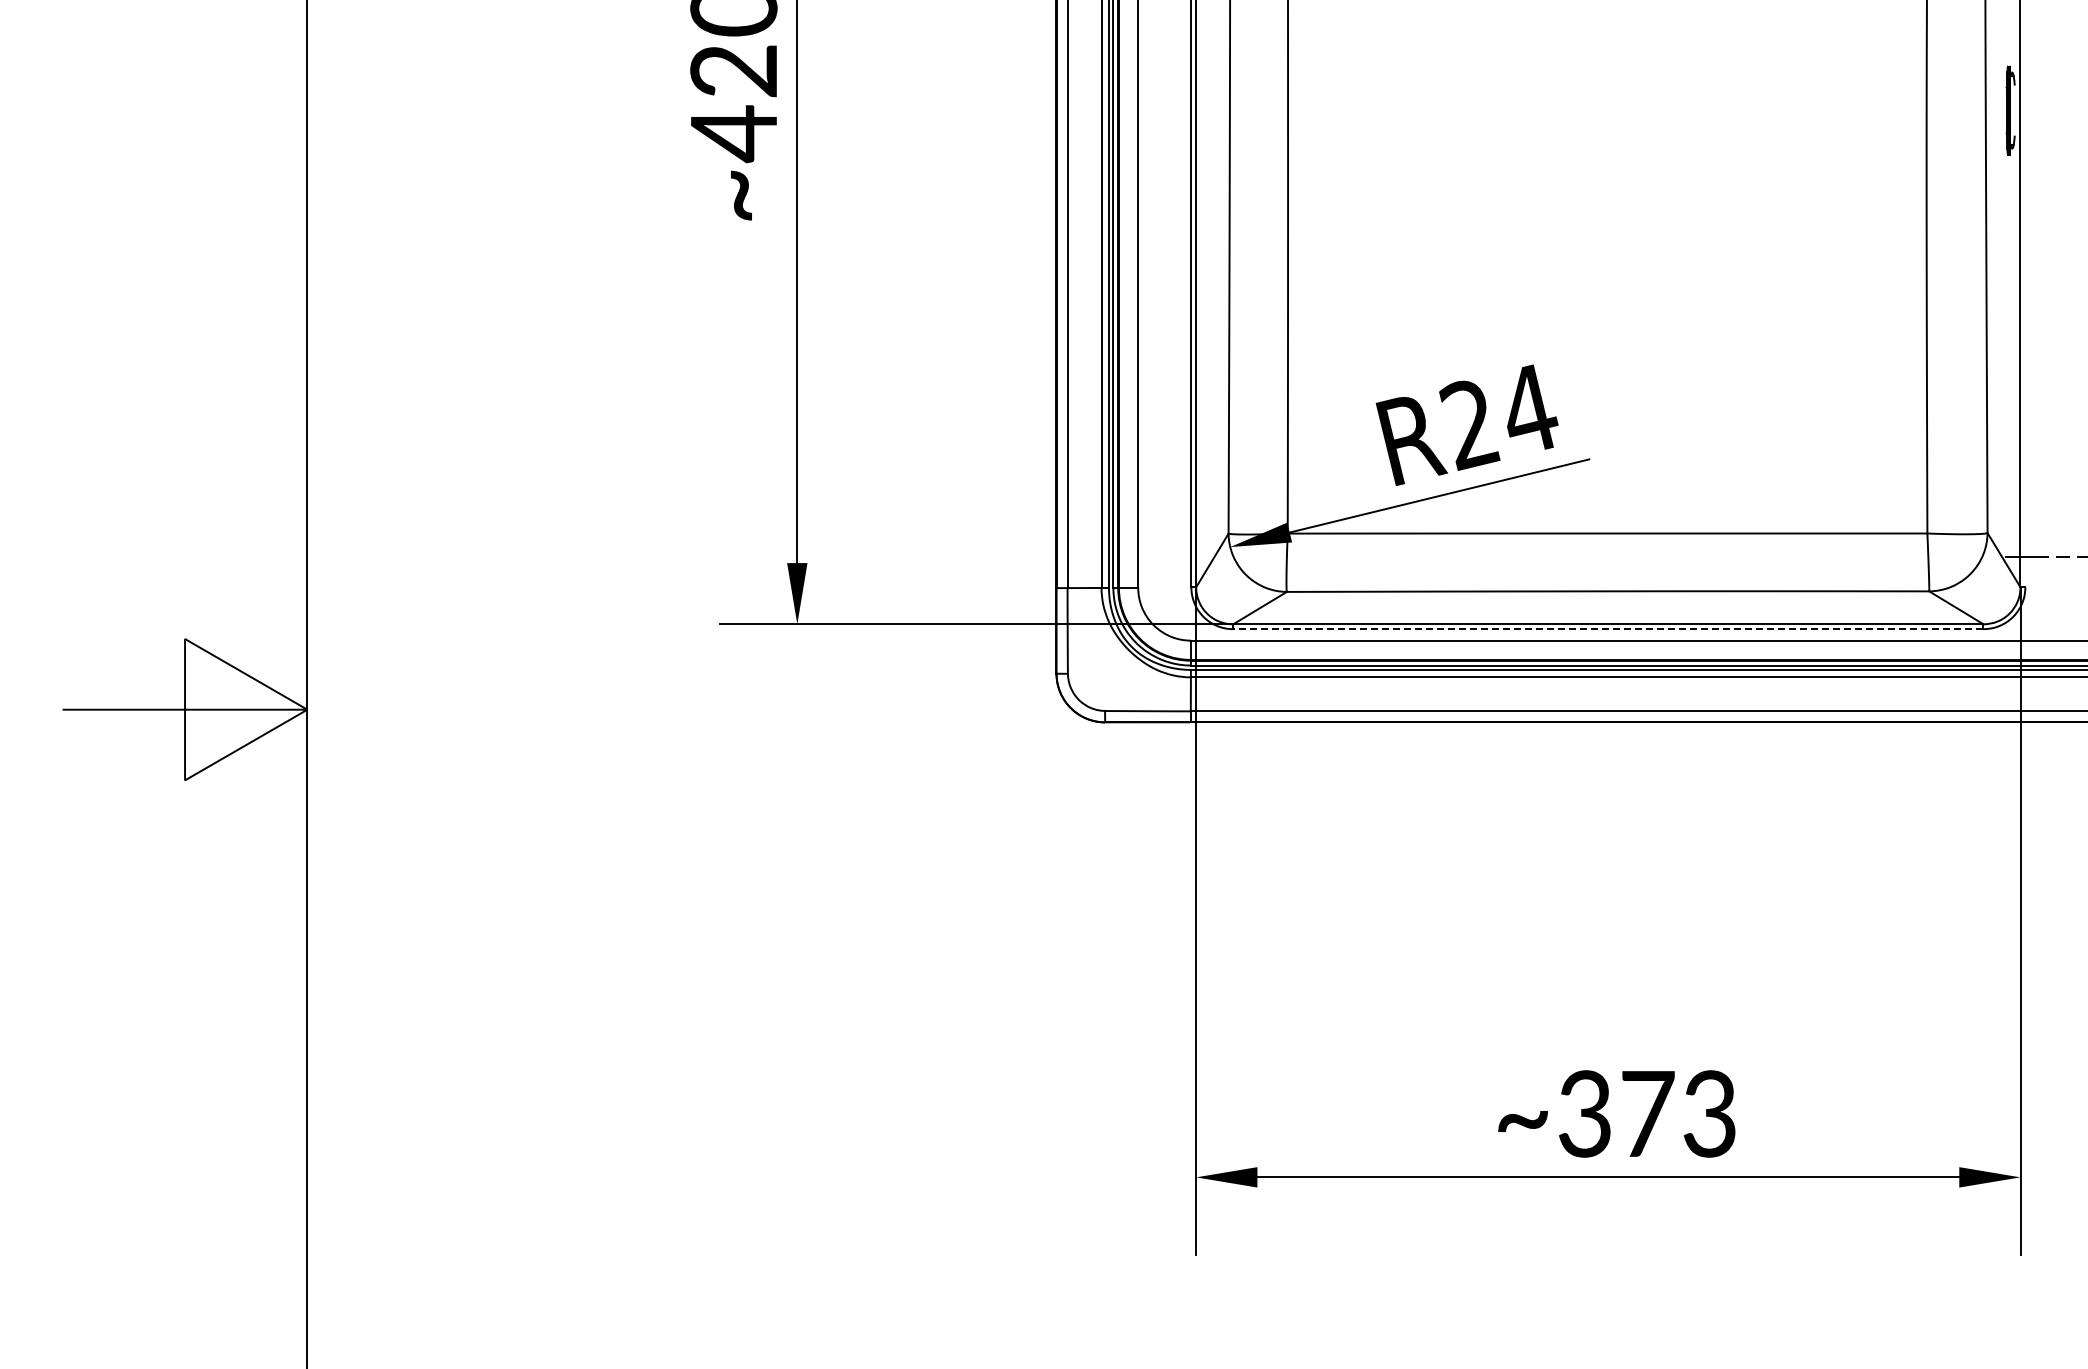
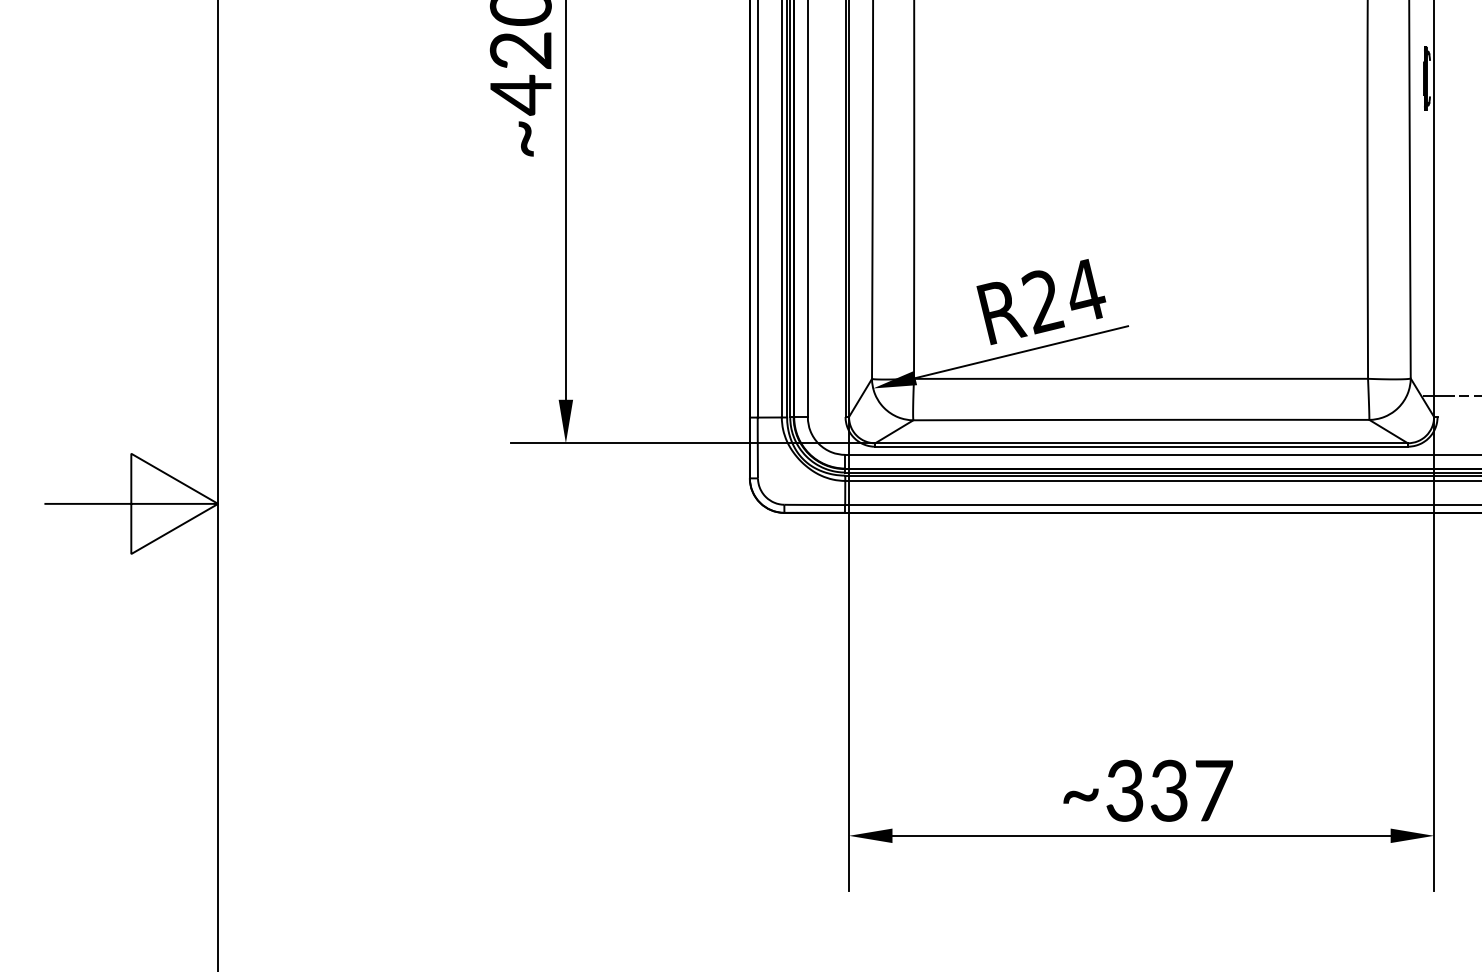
line: (1607, 629) -> (1140, 446), dashed -> solid
text: (1679, 1113) -> (1192, 790), ~373 -> ~337

